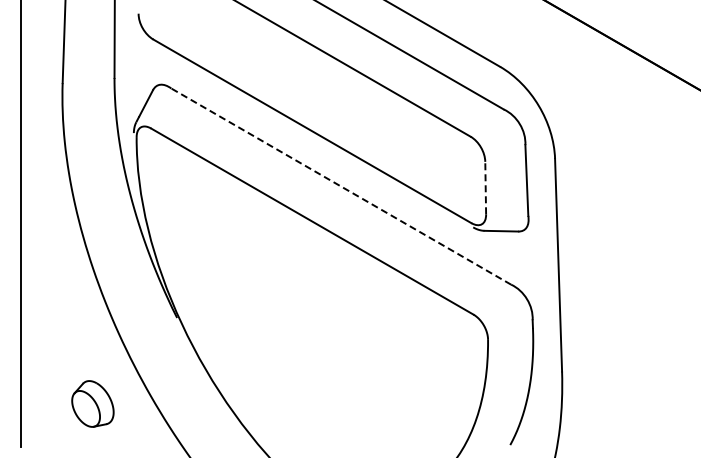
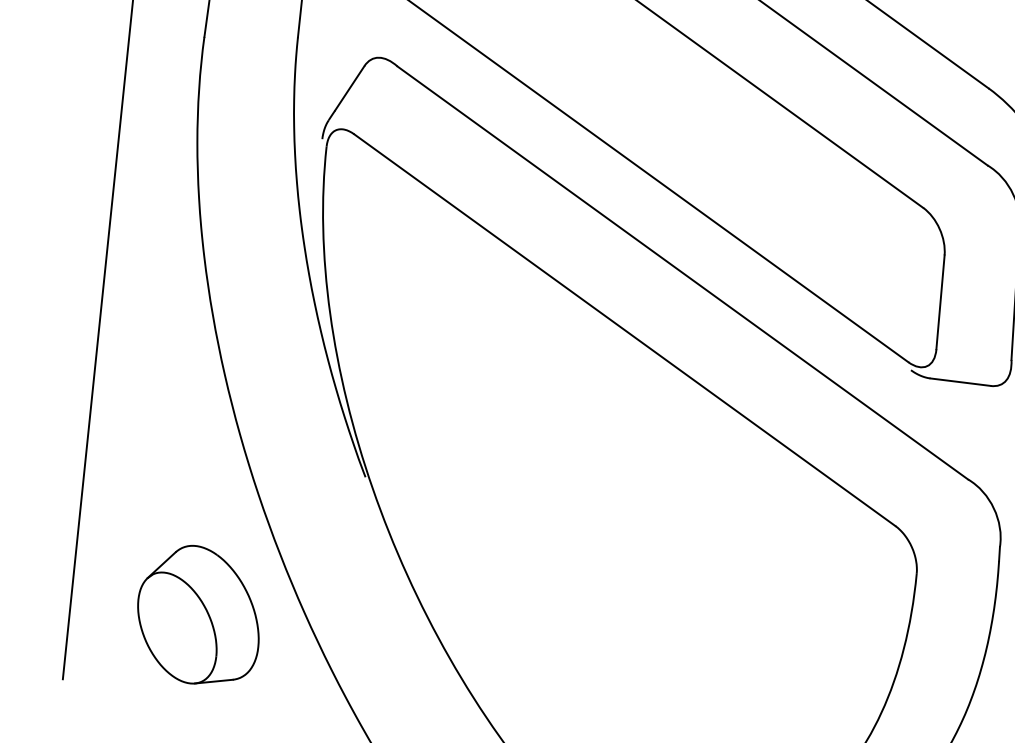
line: (340, 186) -> (681, 272), dashed -> solid
line: (485, 187) -> (940, 301), dashed -> solid
part: (92, 403) -> (198, 614), size x1.67

